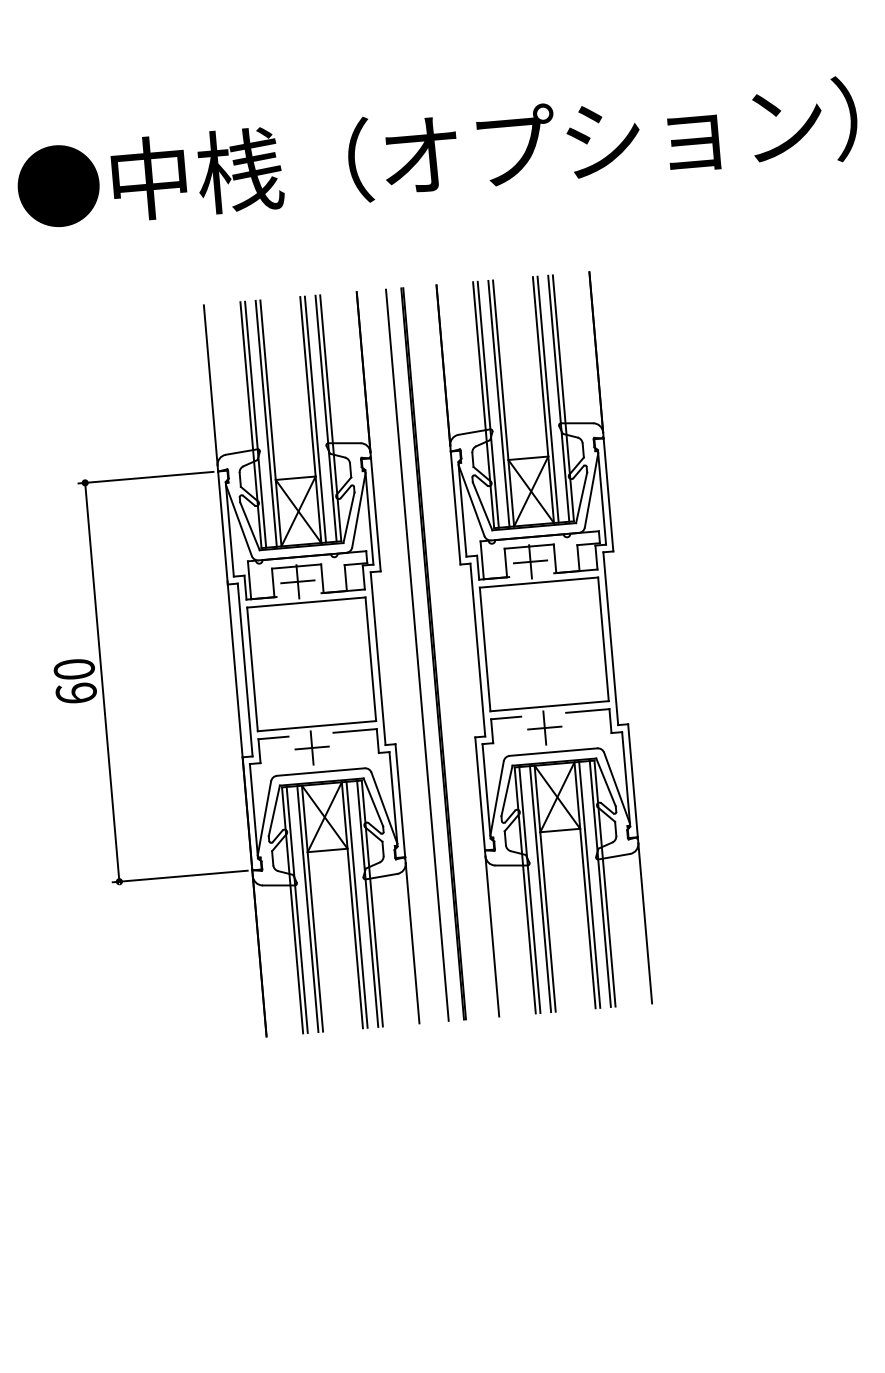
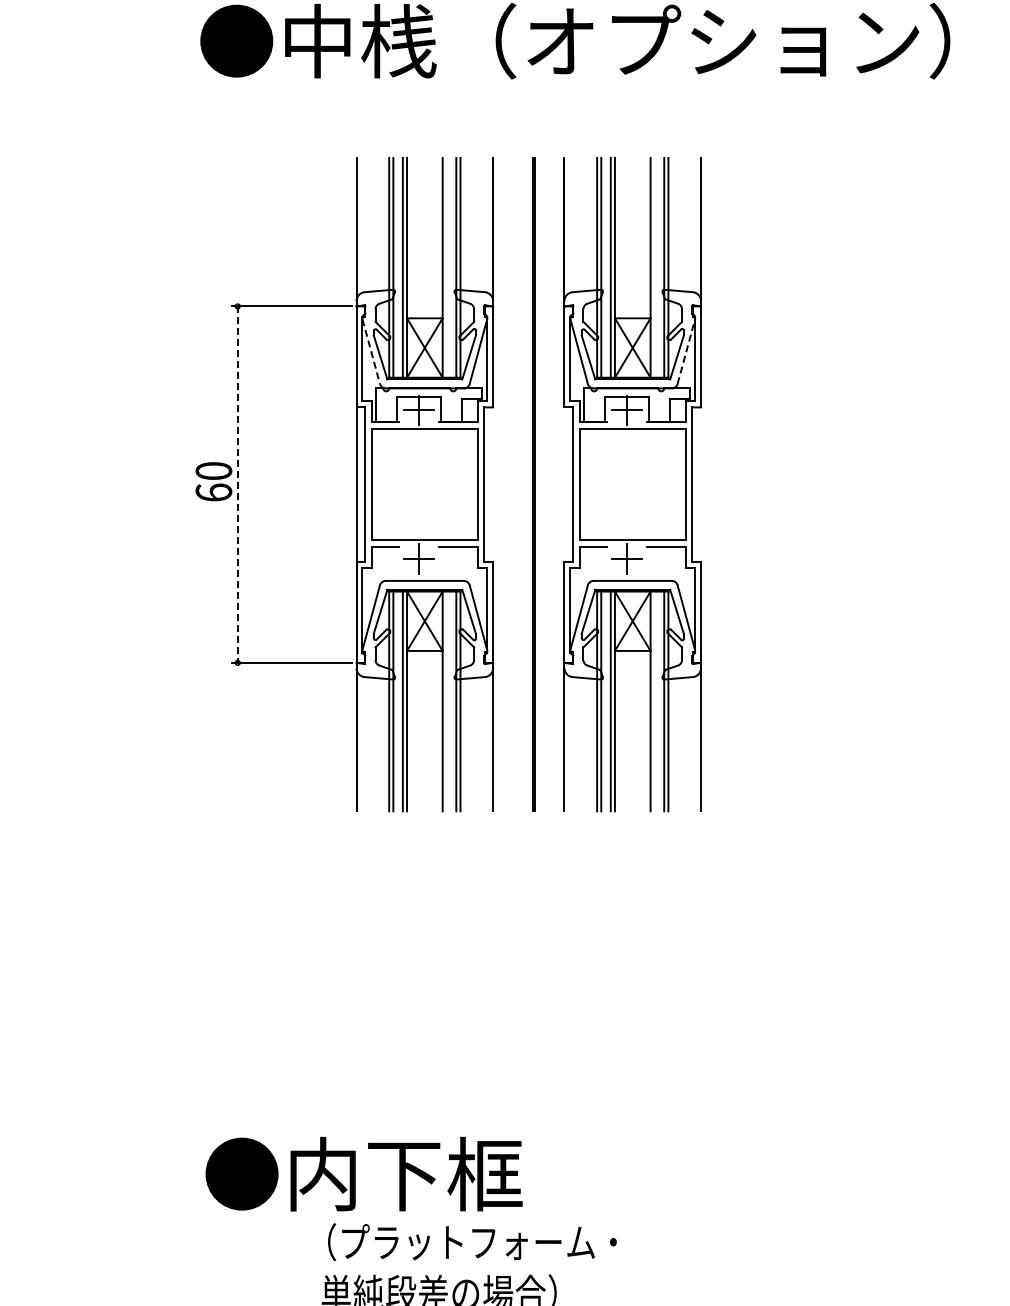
line: (547, 399) -> (654, 267), removed
line: (315, 419) -> (446, 267), removed
line: (591, 490) -> (686, 351), solid -> dashed
line: (239, 521) -> (371, 352), solid -> dashed
line: (417, 655) -> (519, 484), removed
line: (102, 683) -> (237, 485), solid -> dashed
line: (589, 884) -> (654, 701), removed
line: (356, 904) -> (446, 701), removed

